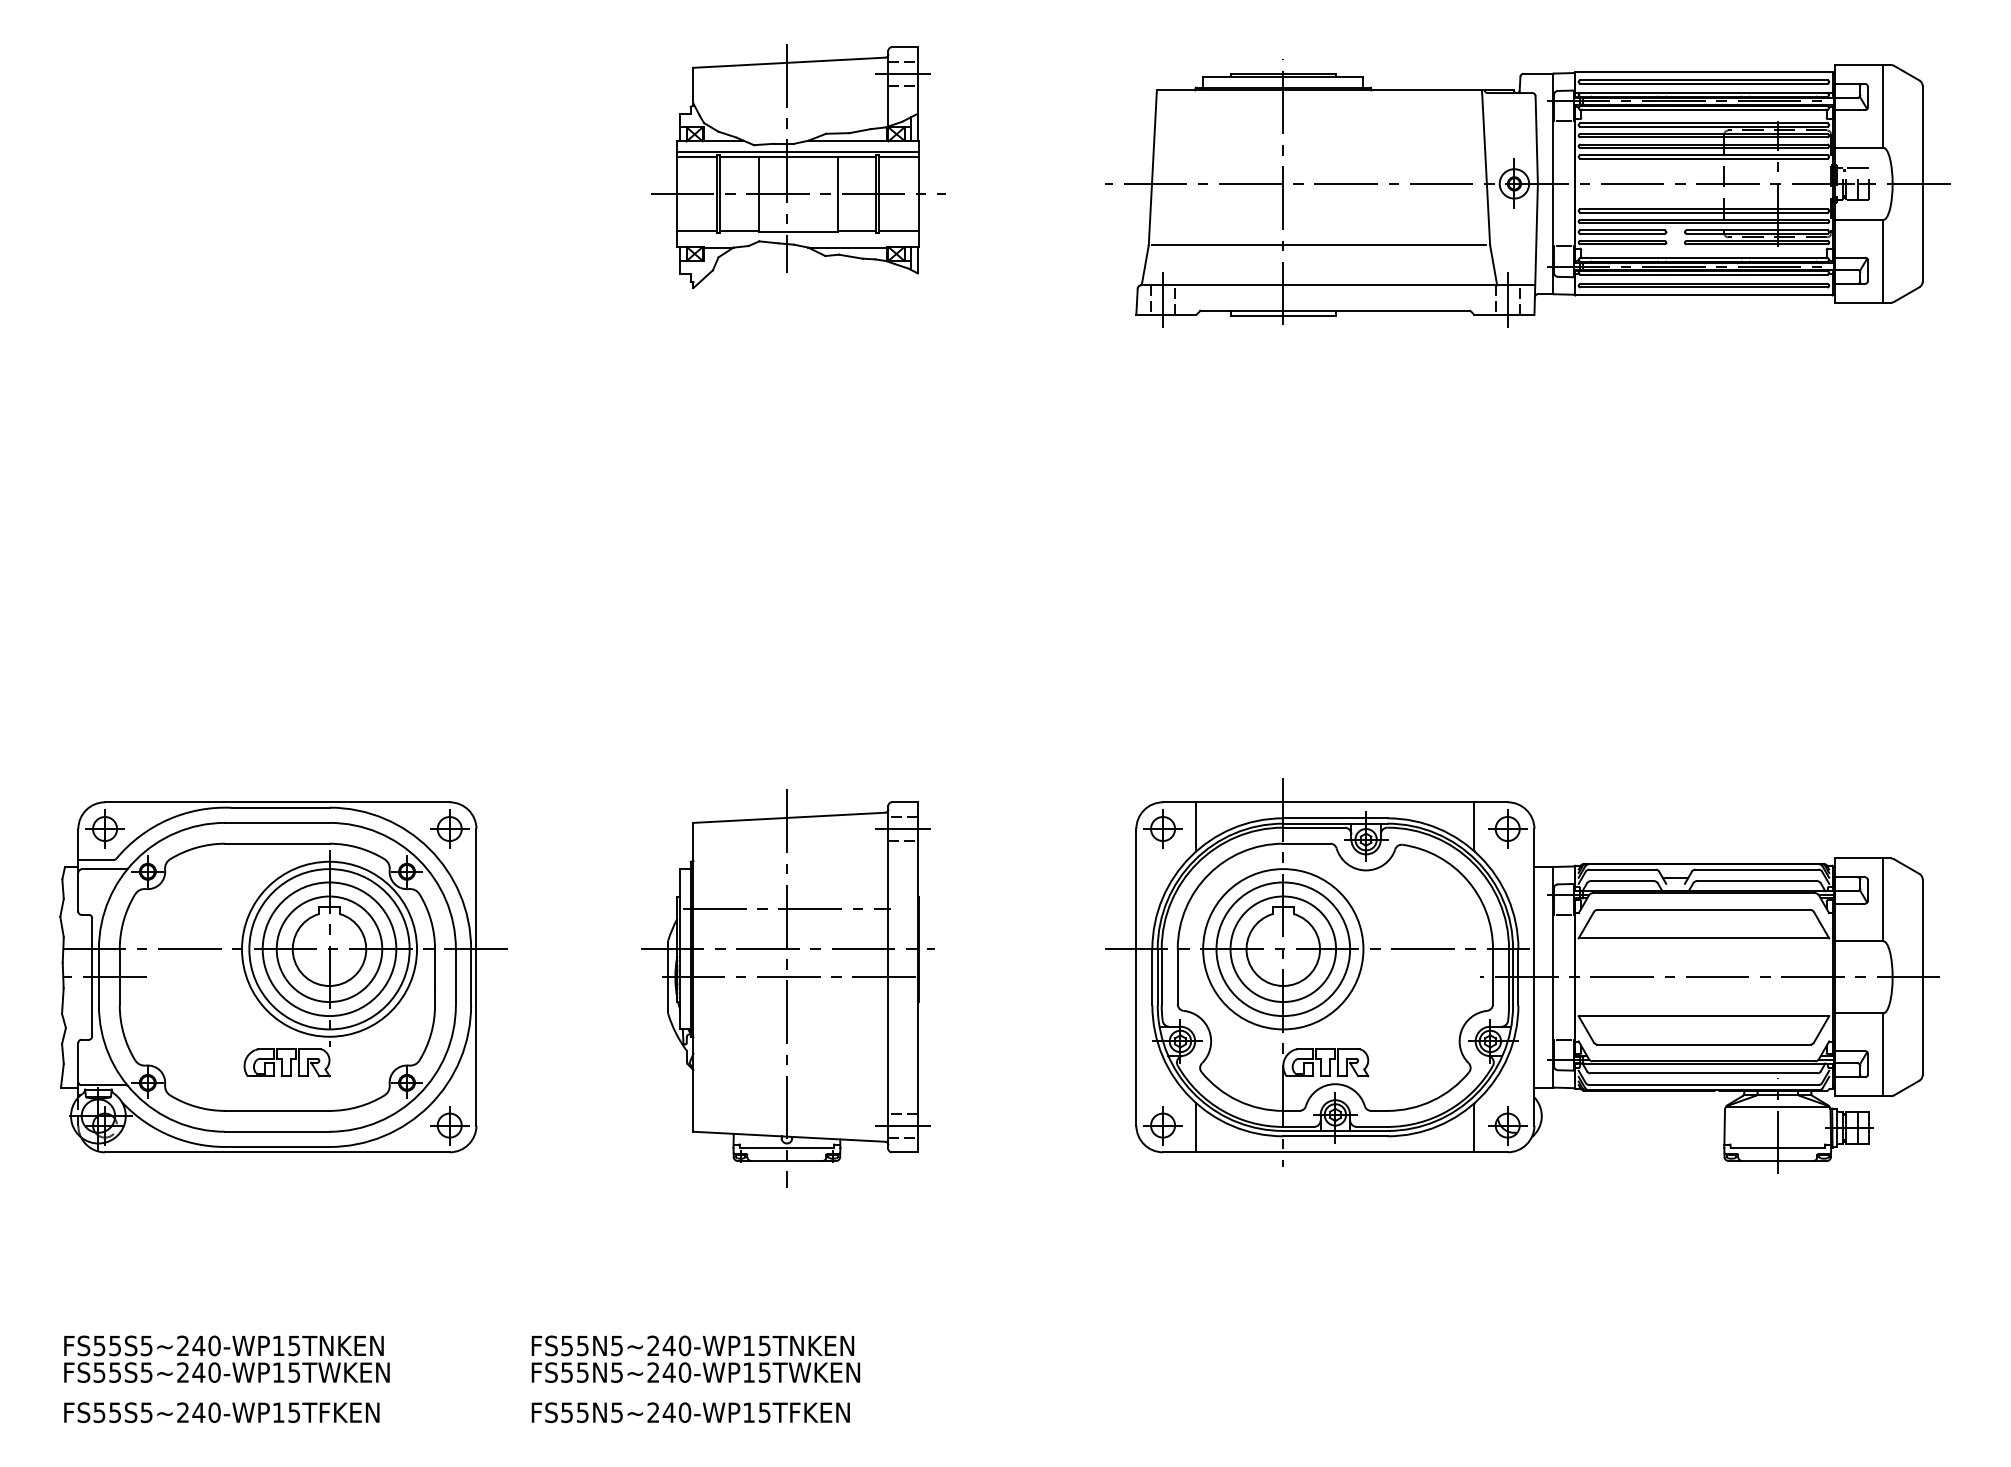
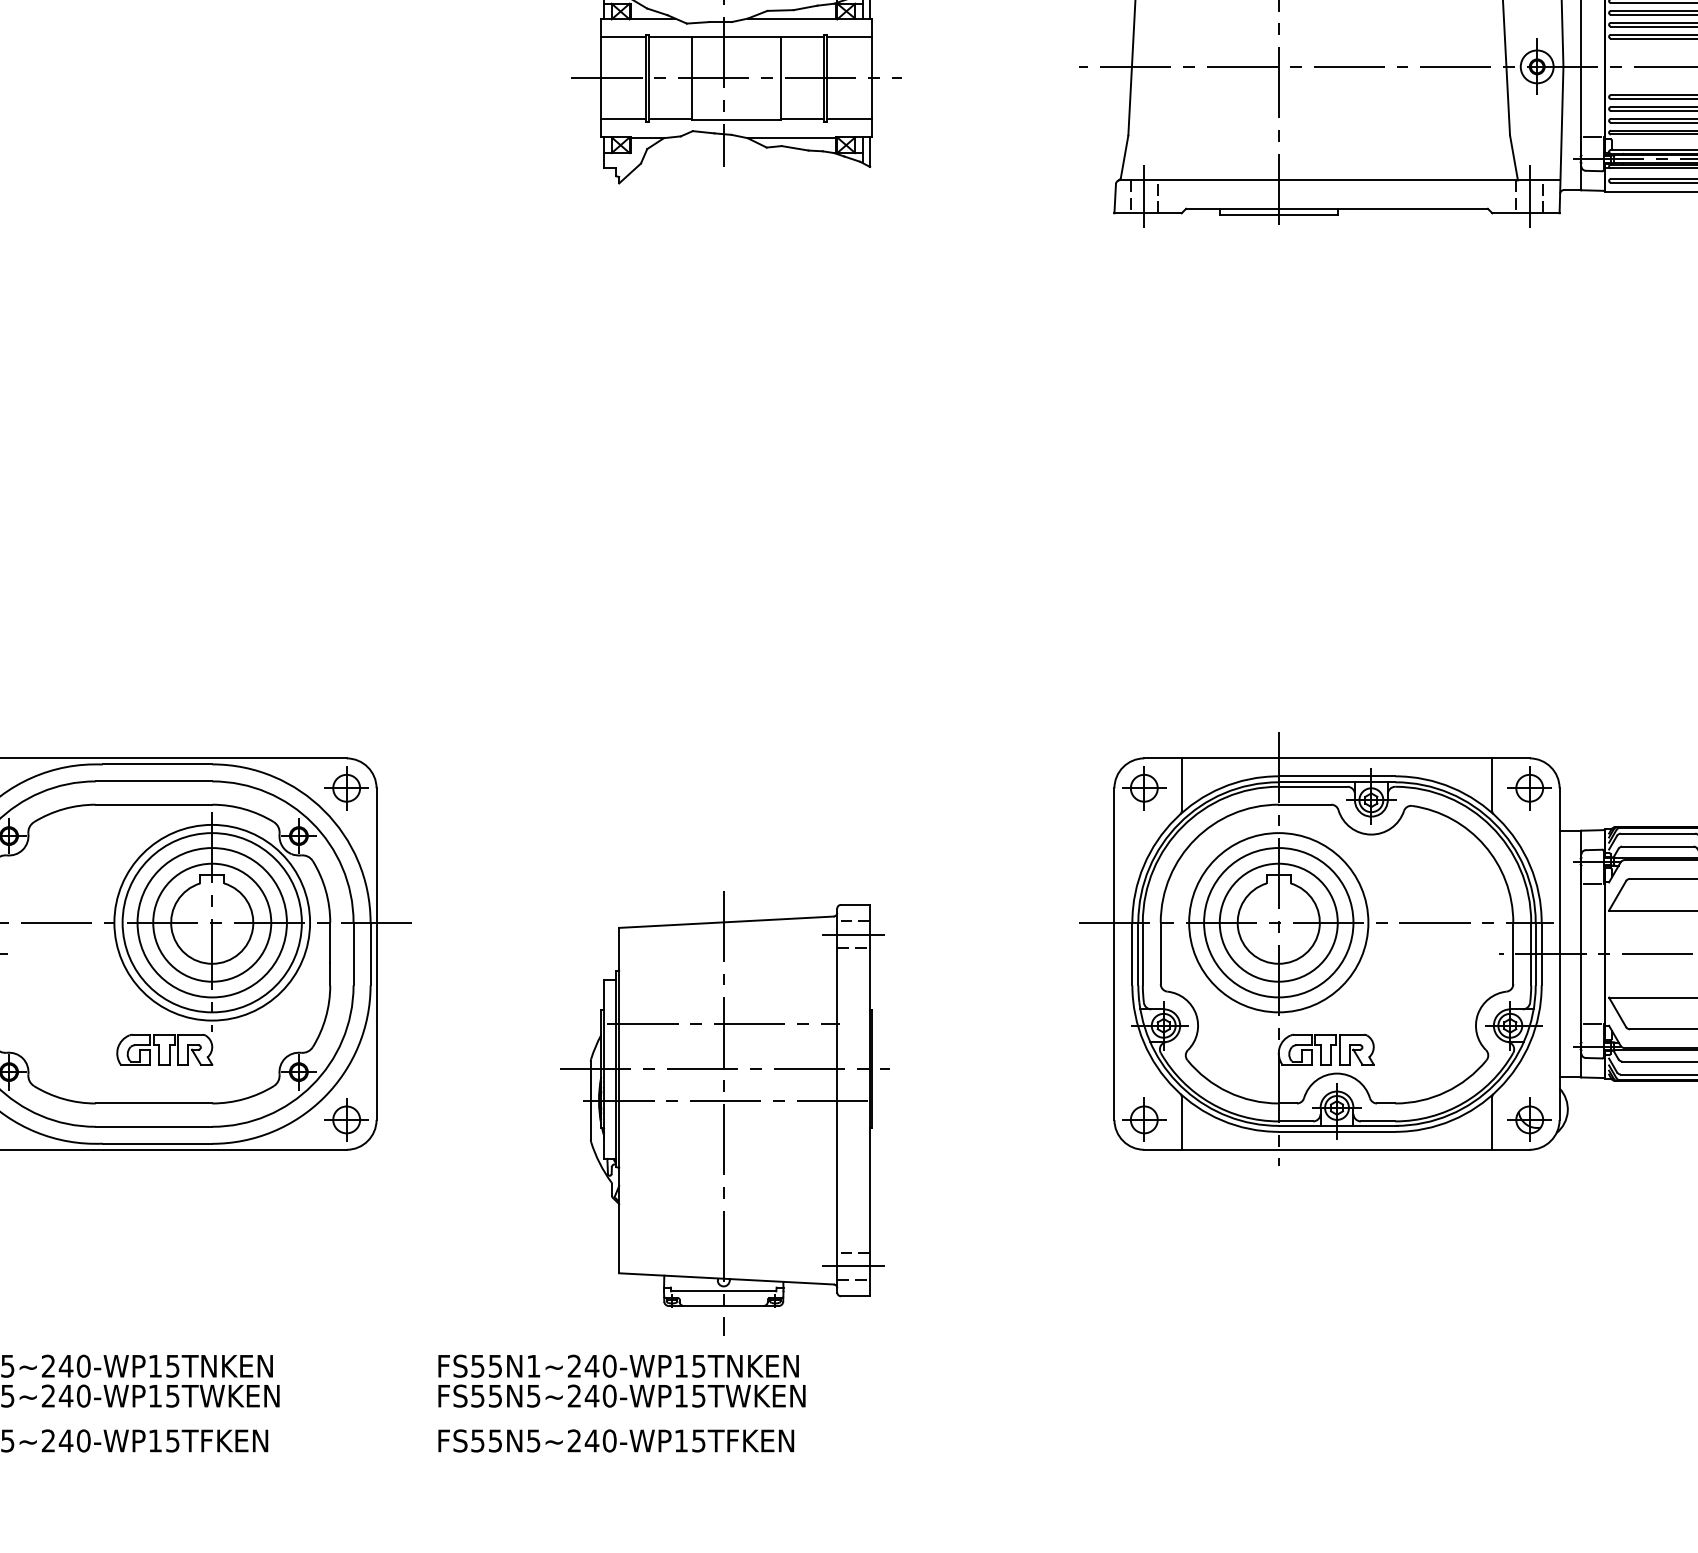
line: (798, 151) -> (736, 30), removed
line: (1318, 245) -> (1318, 135), removed
part: (787, 988) -> (724, 1113), moved
text: (616, 1345) -> (533, 1365), FS55N5~240-WP15TNKEN -> FS55N1~240-WP15TNKEN

